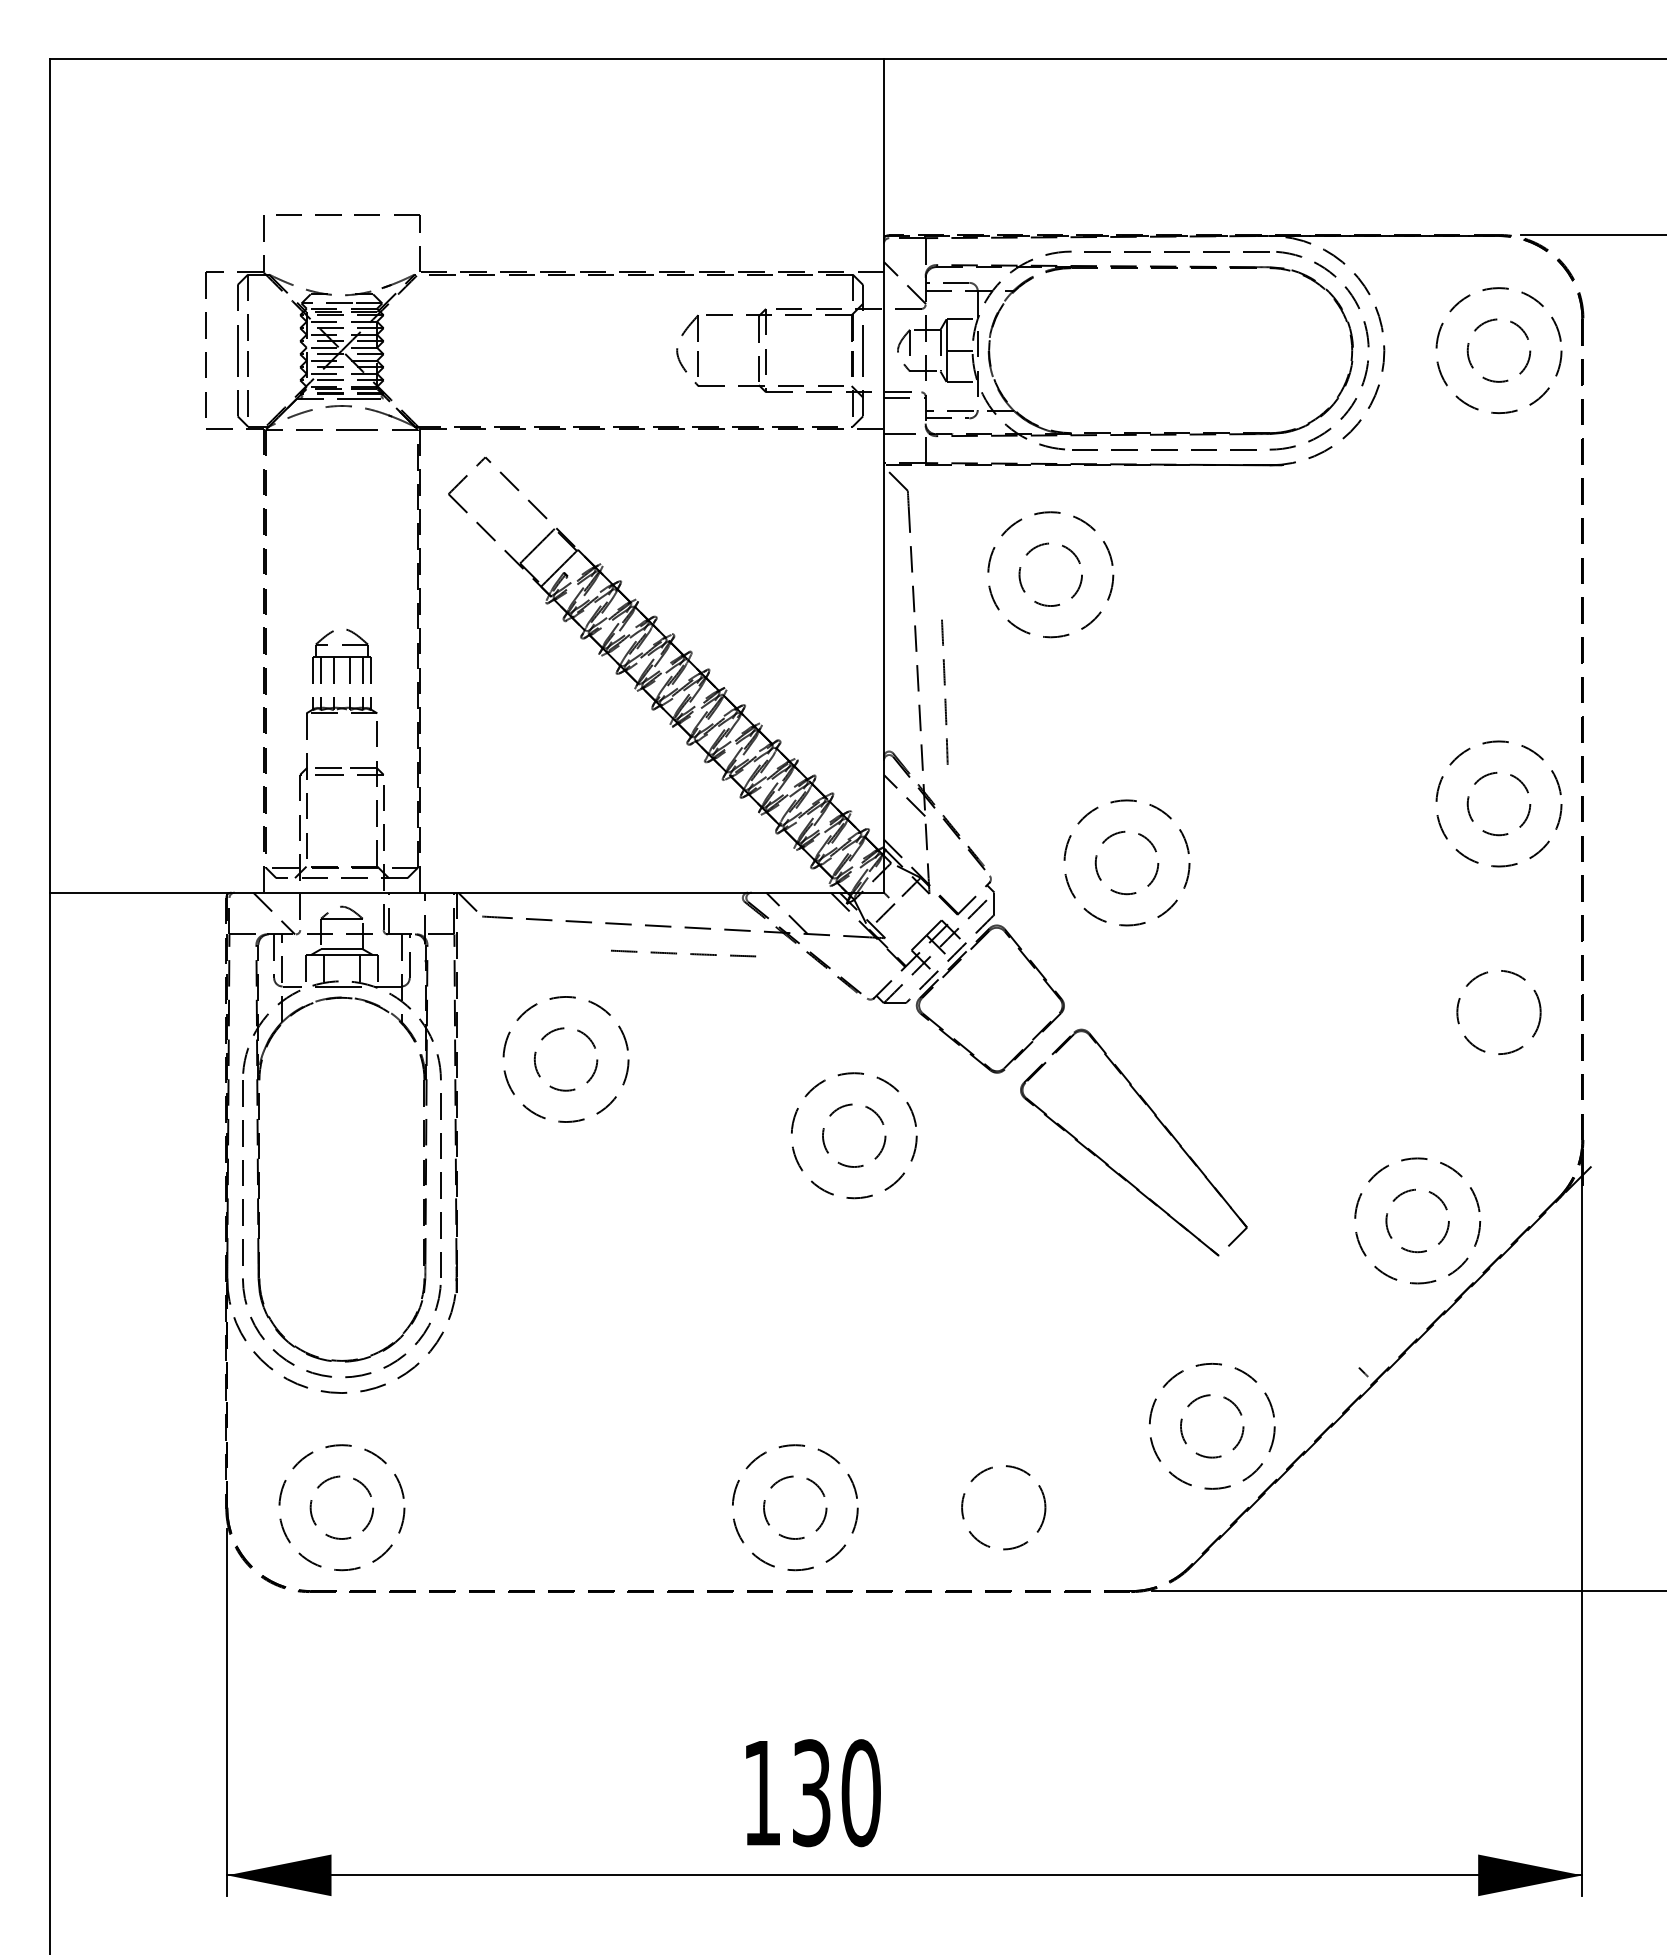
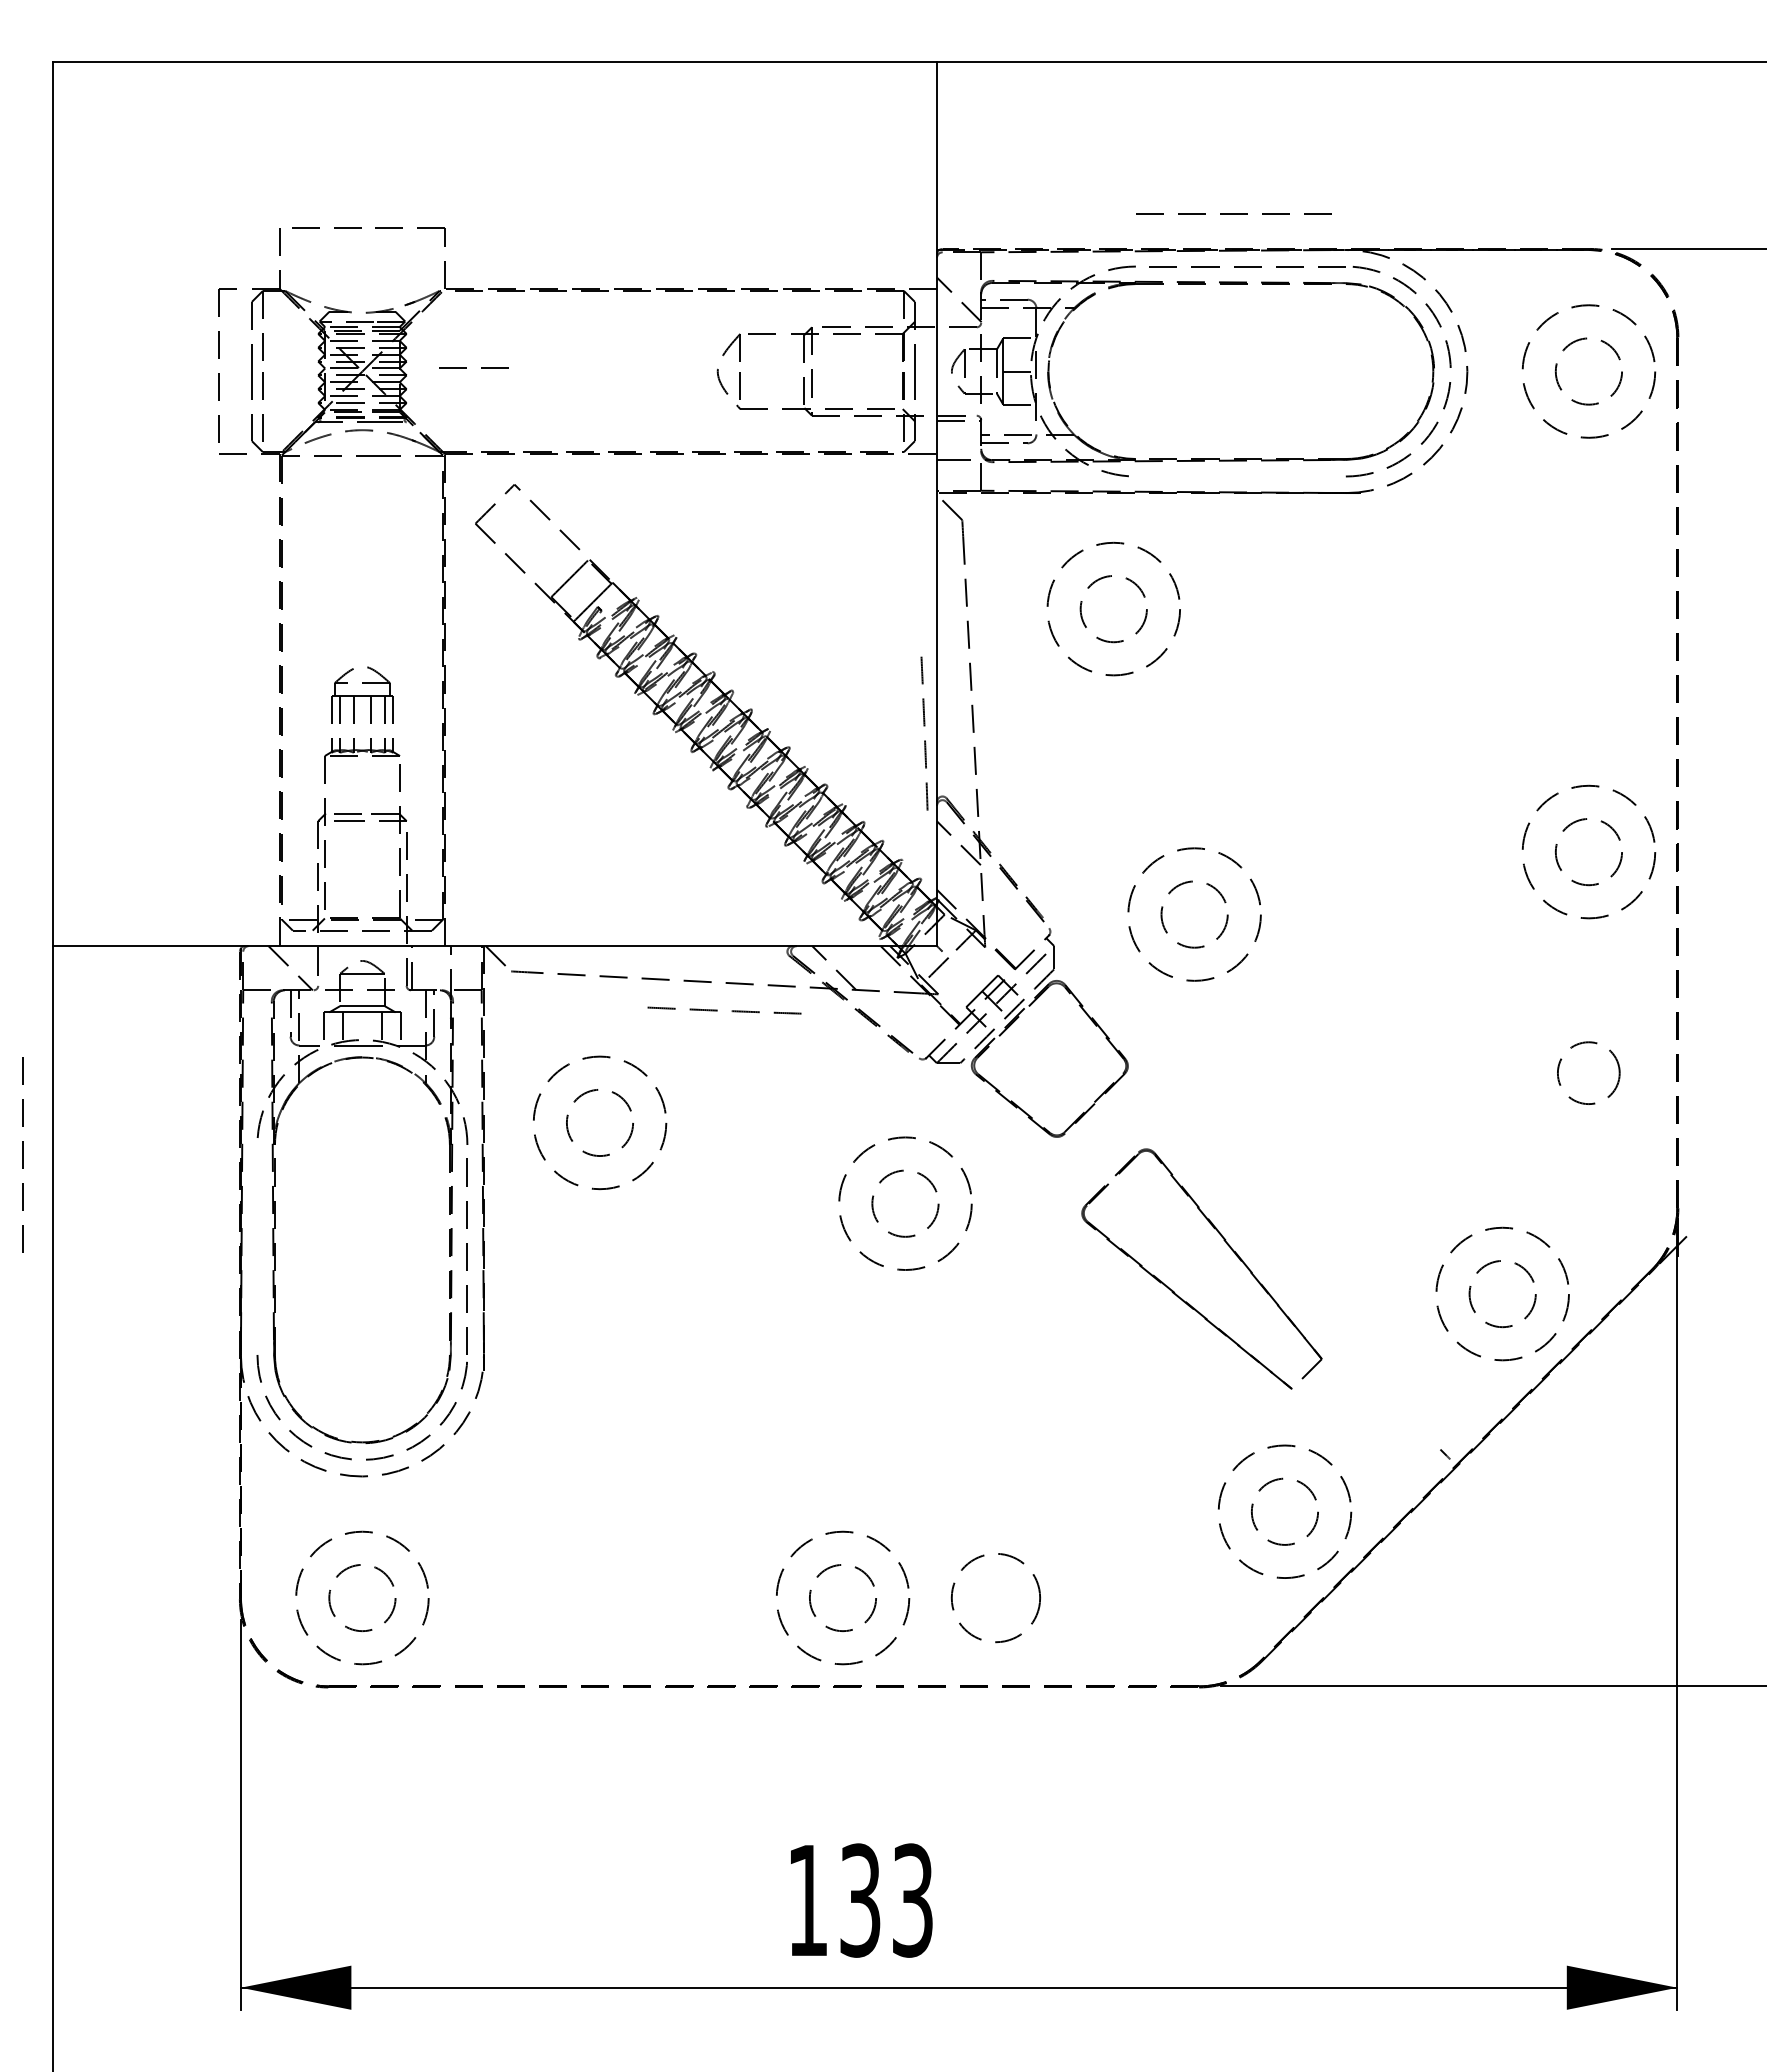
line: (440, 346) -> (466, 367), added
line: (1163, 449) -> (1233, 213), moved
curve: (944, 685) -> (924, 726), moved
circle: (1498, 1012) -> (1588, 1073), size x0.7
part: (1157, 1119) -> (1226, 1244), moved
line: (241, 1172) -> (22, 1154), moved
circle: (1003, 1508) -> (995, 1598), moved
text: (860, 1793) -> (912, 1900), 130 -> 133

